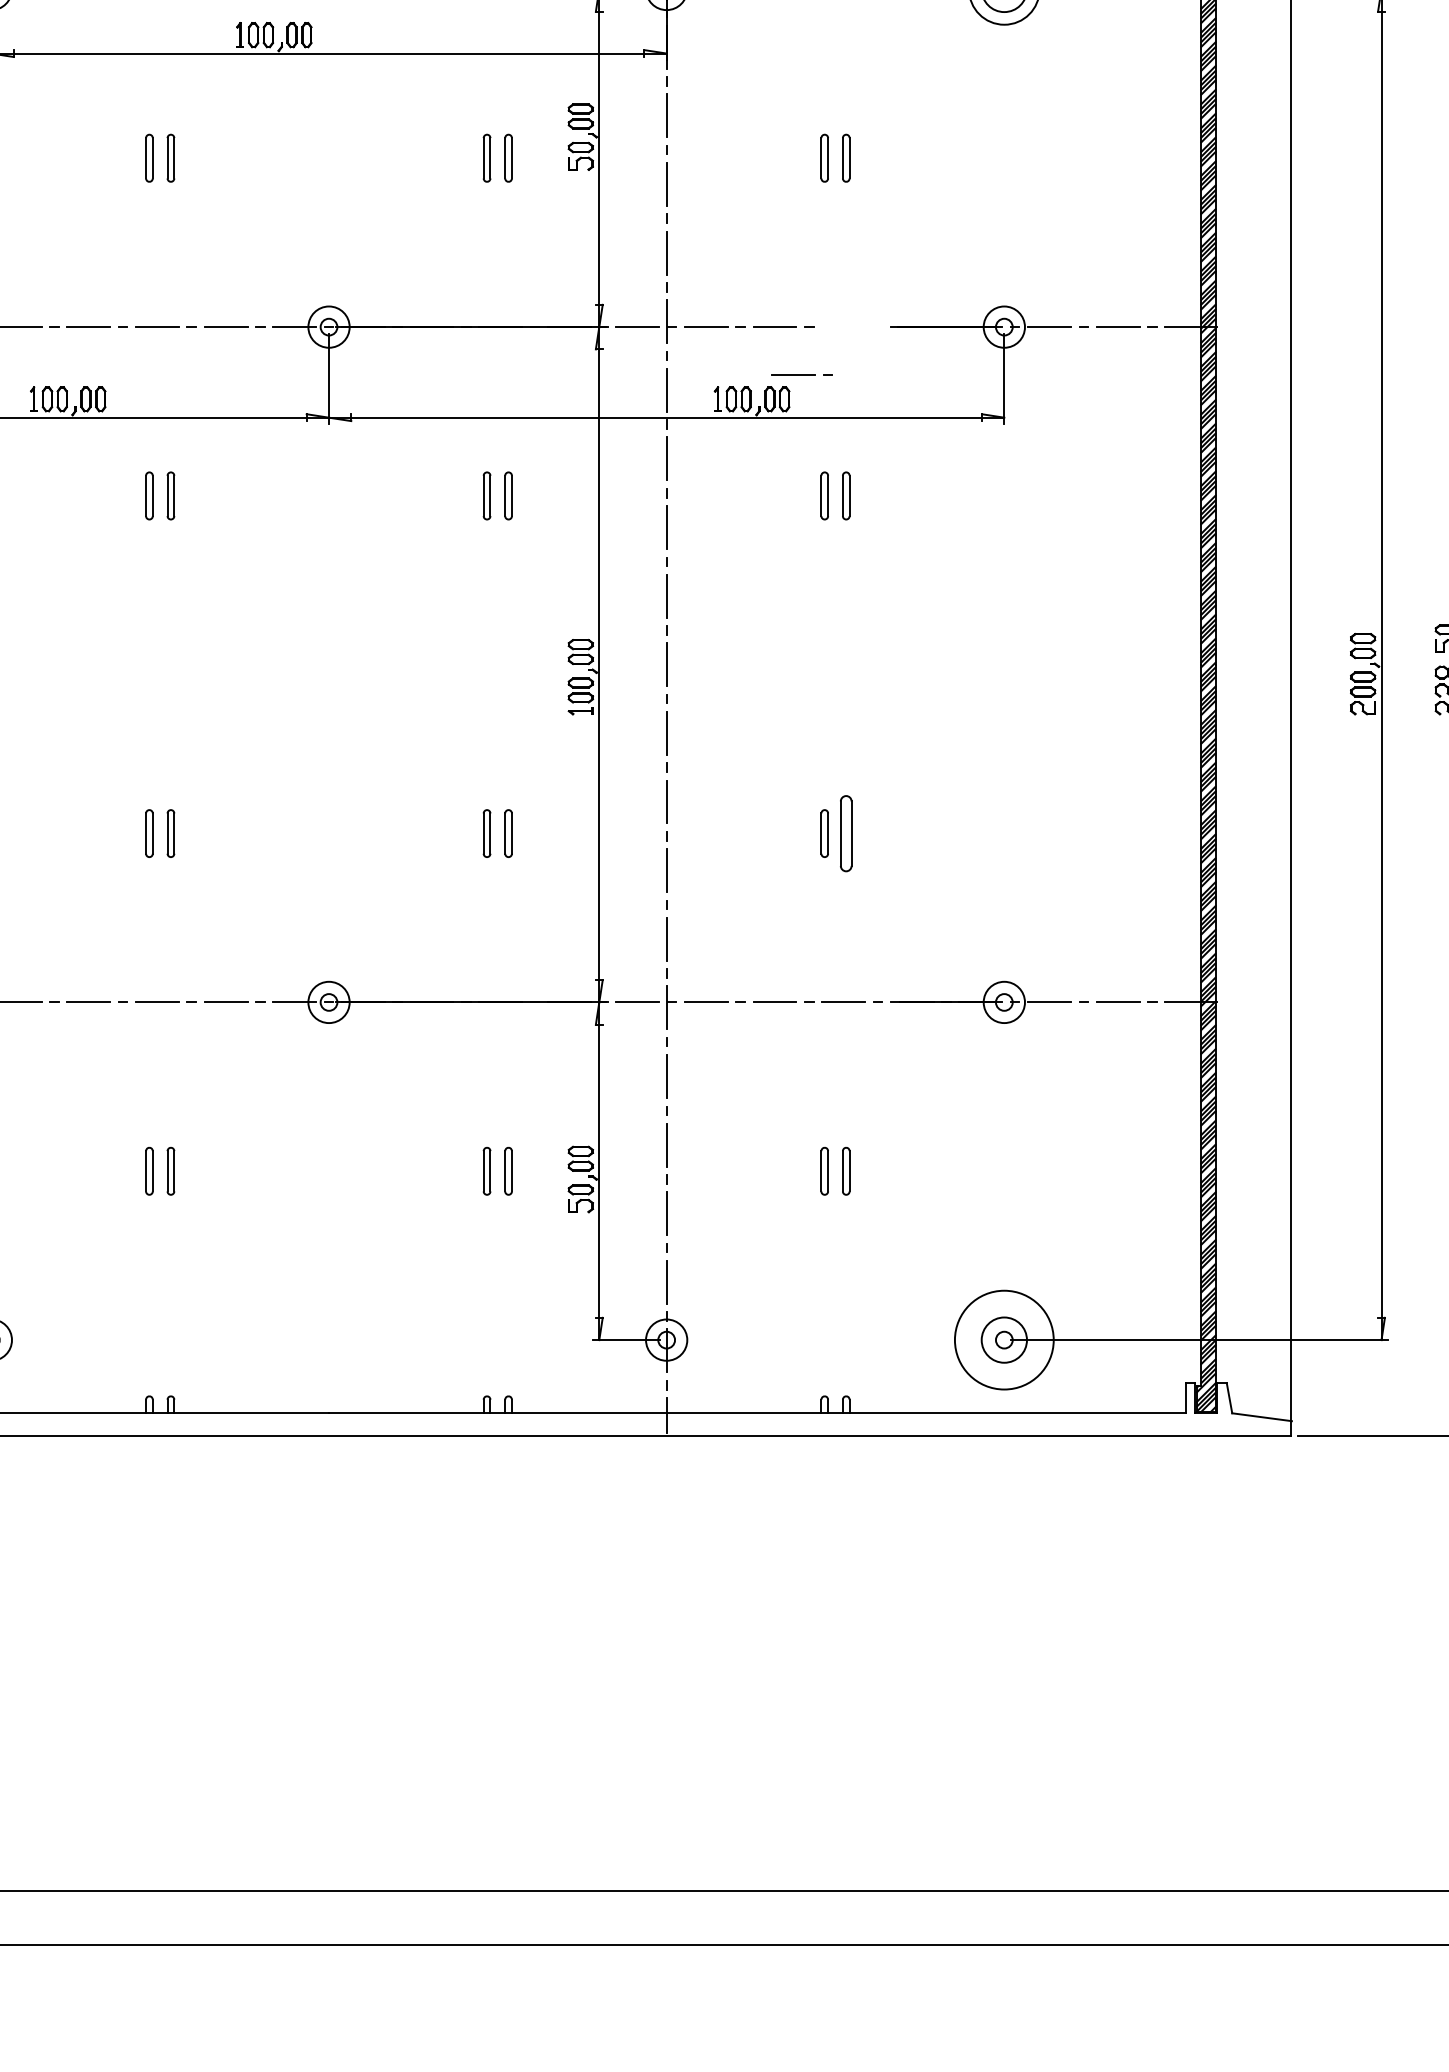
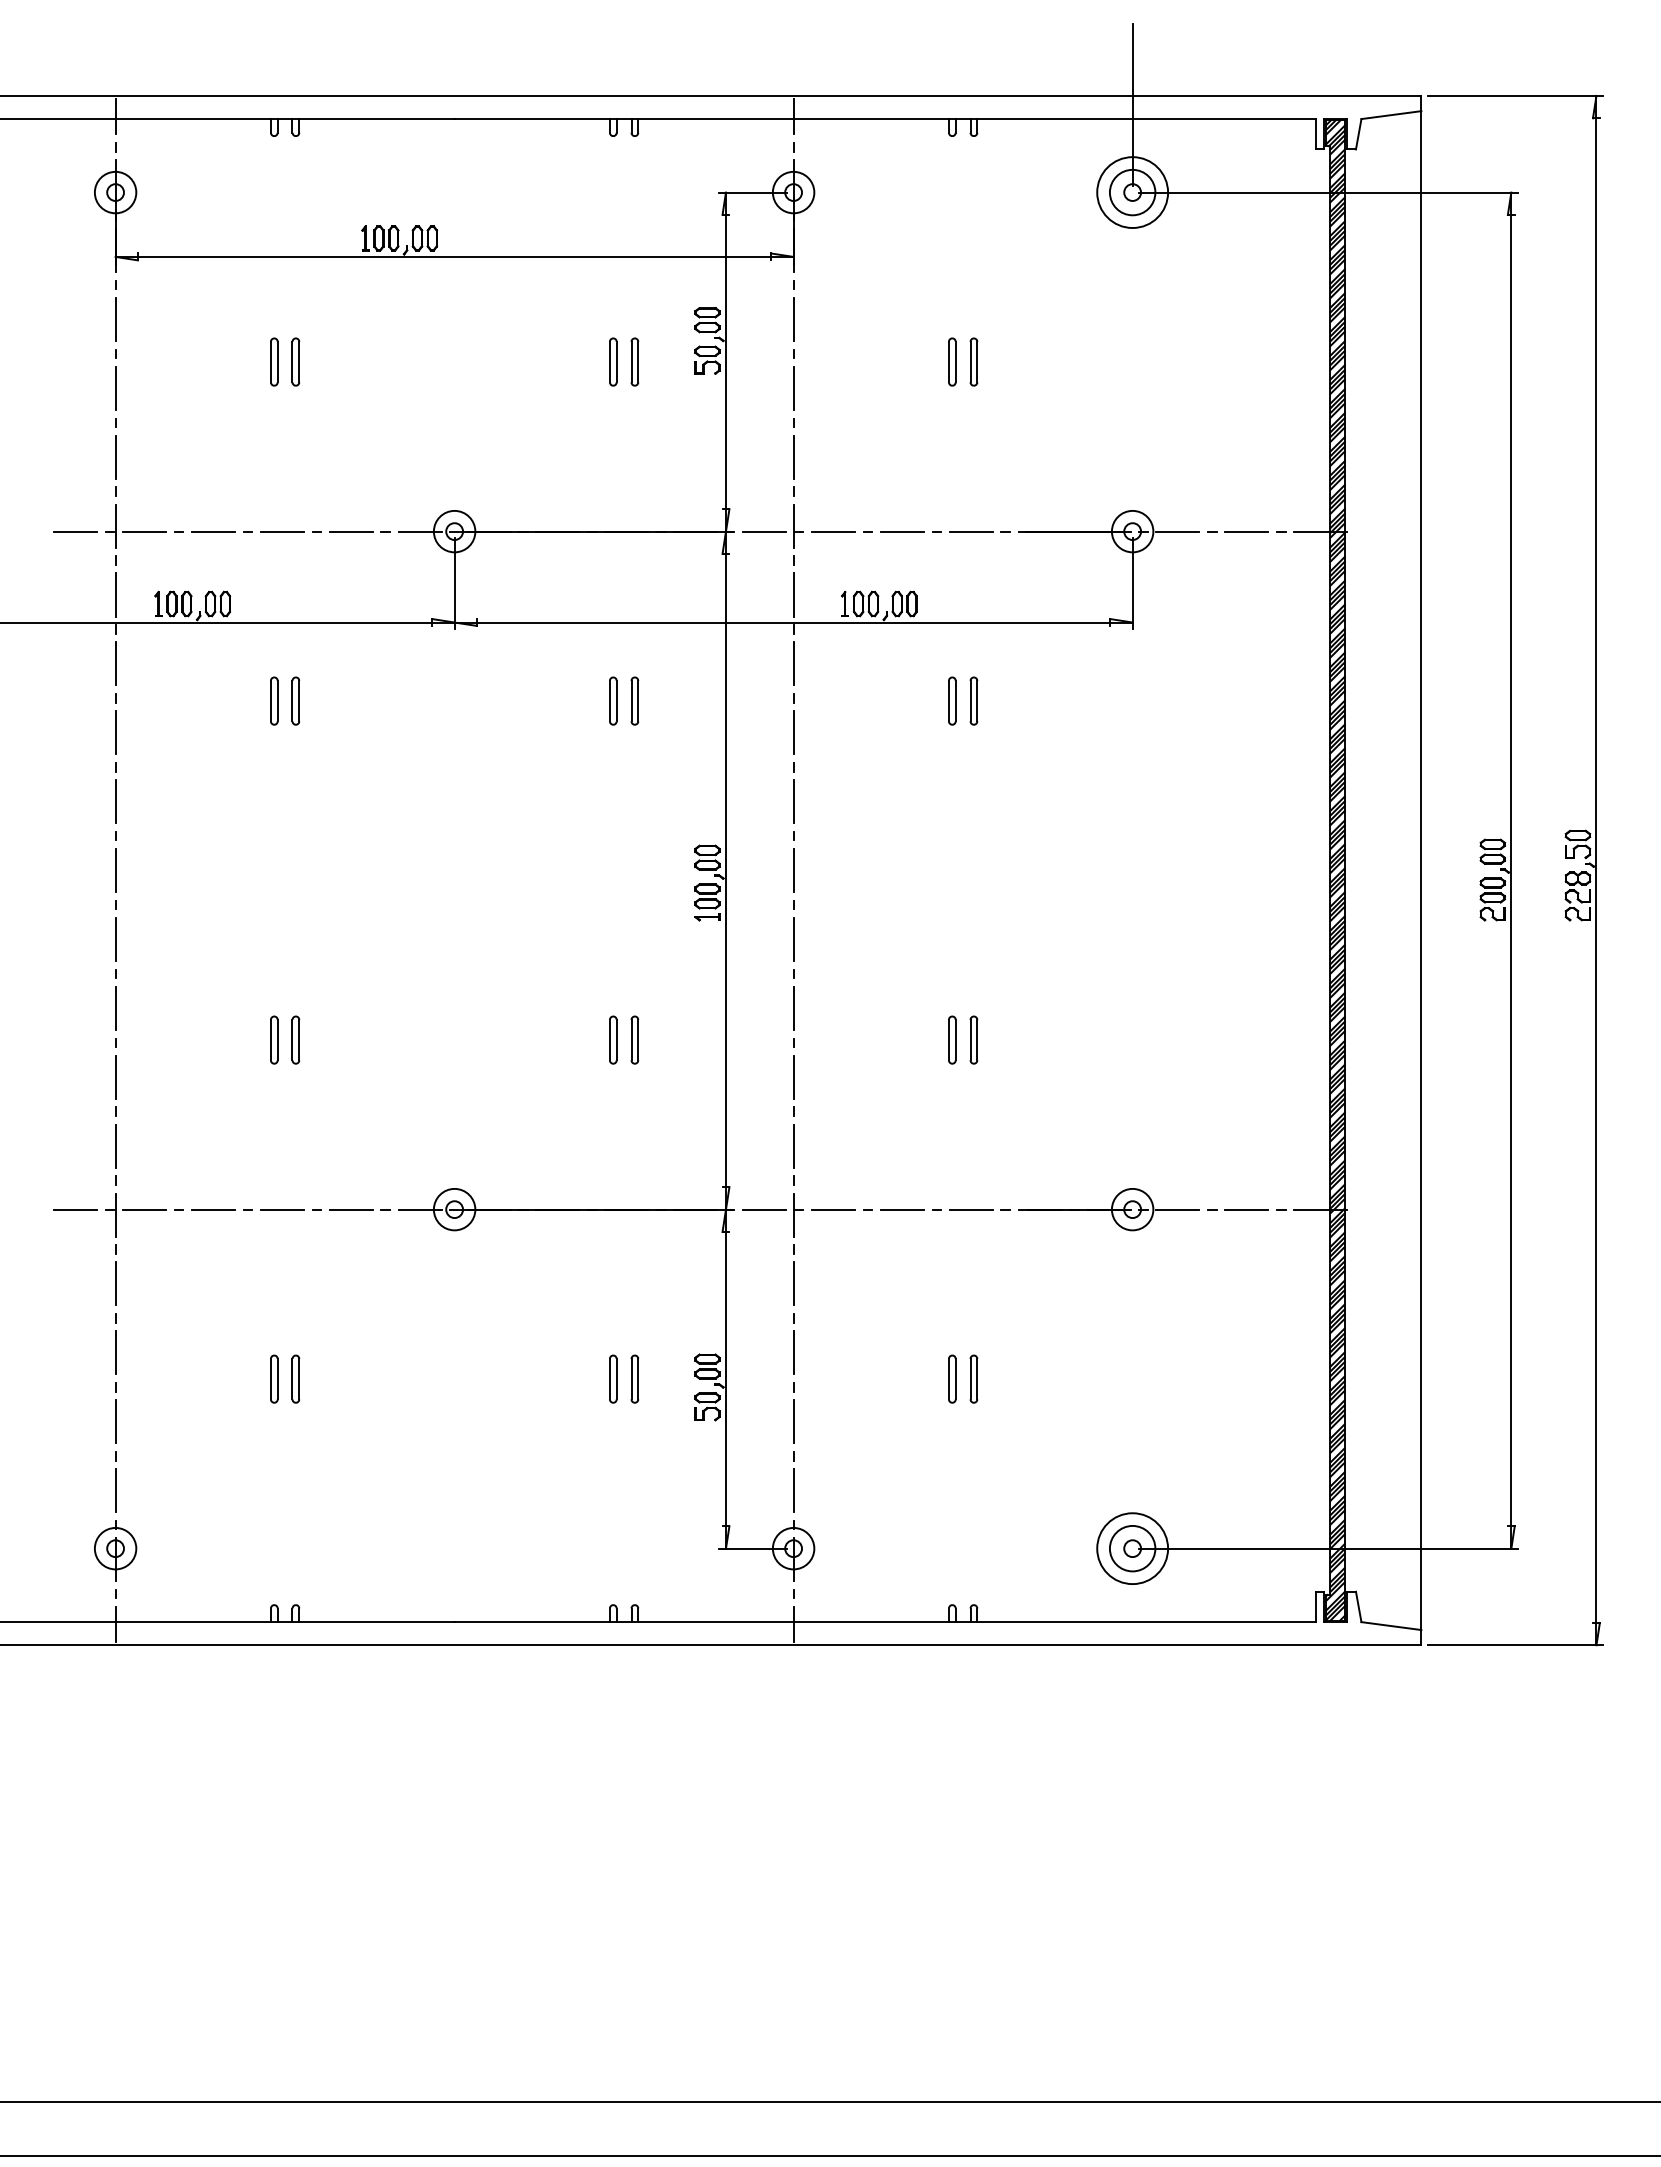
line: (802, 374) -> (979, 531), moved
part: (845, 832) -> (973, 1039), size x0.62
circle: (1004, 1339) -> (1132, 1548), size x0.71

